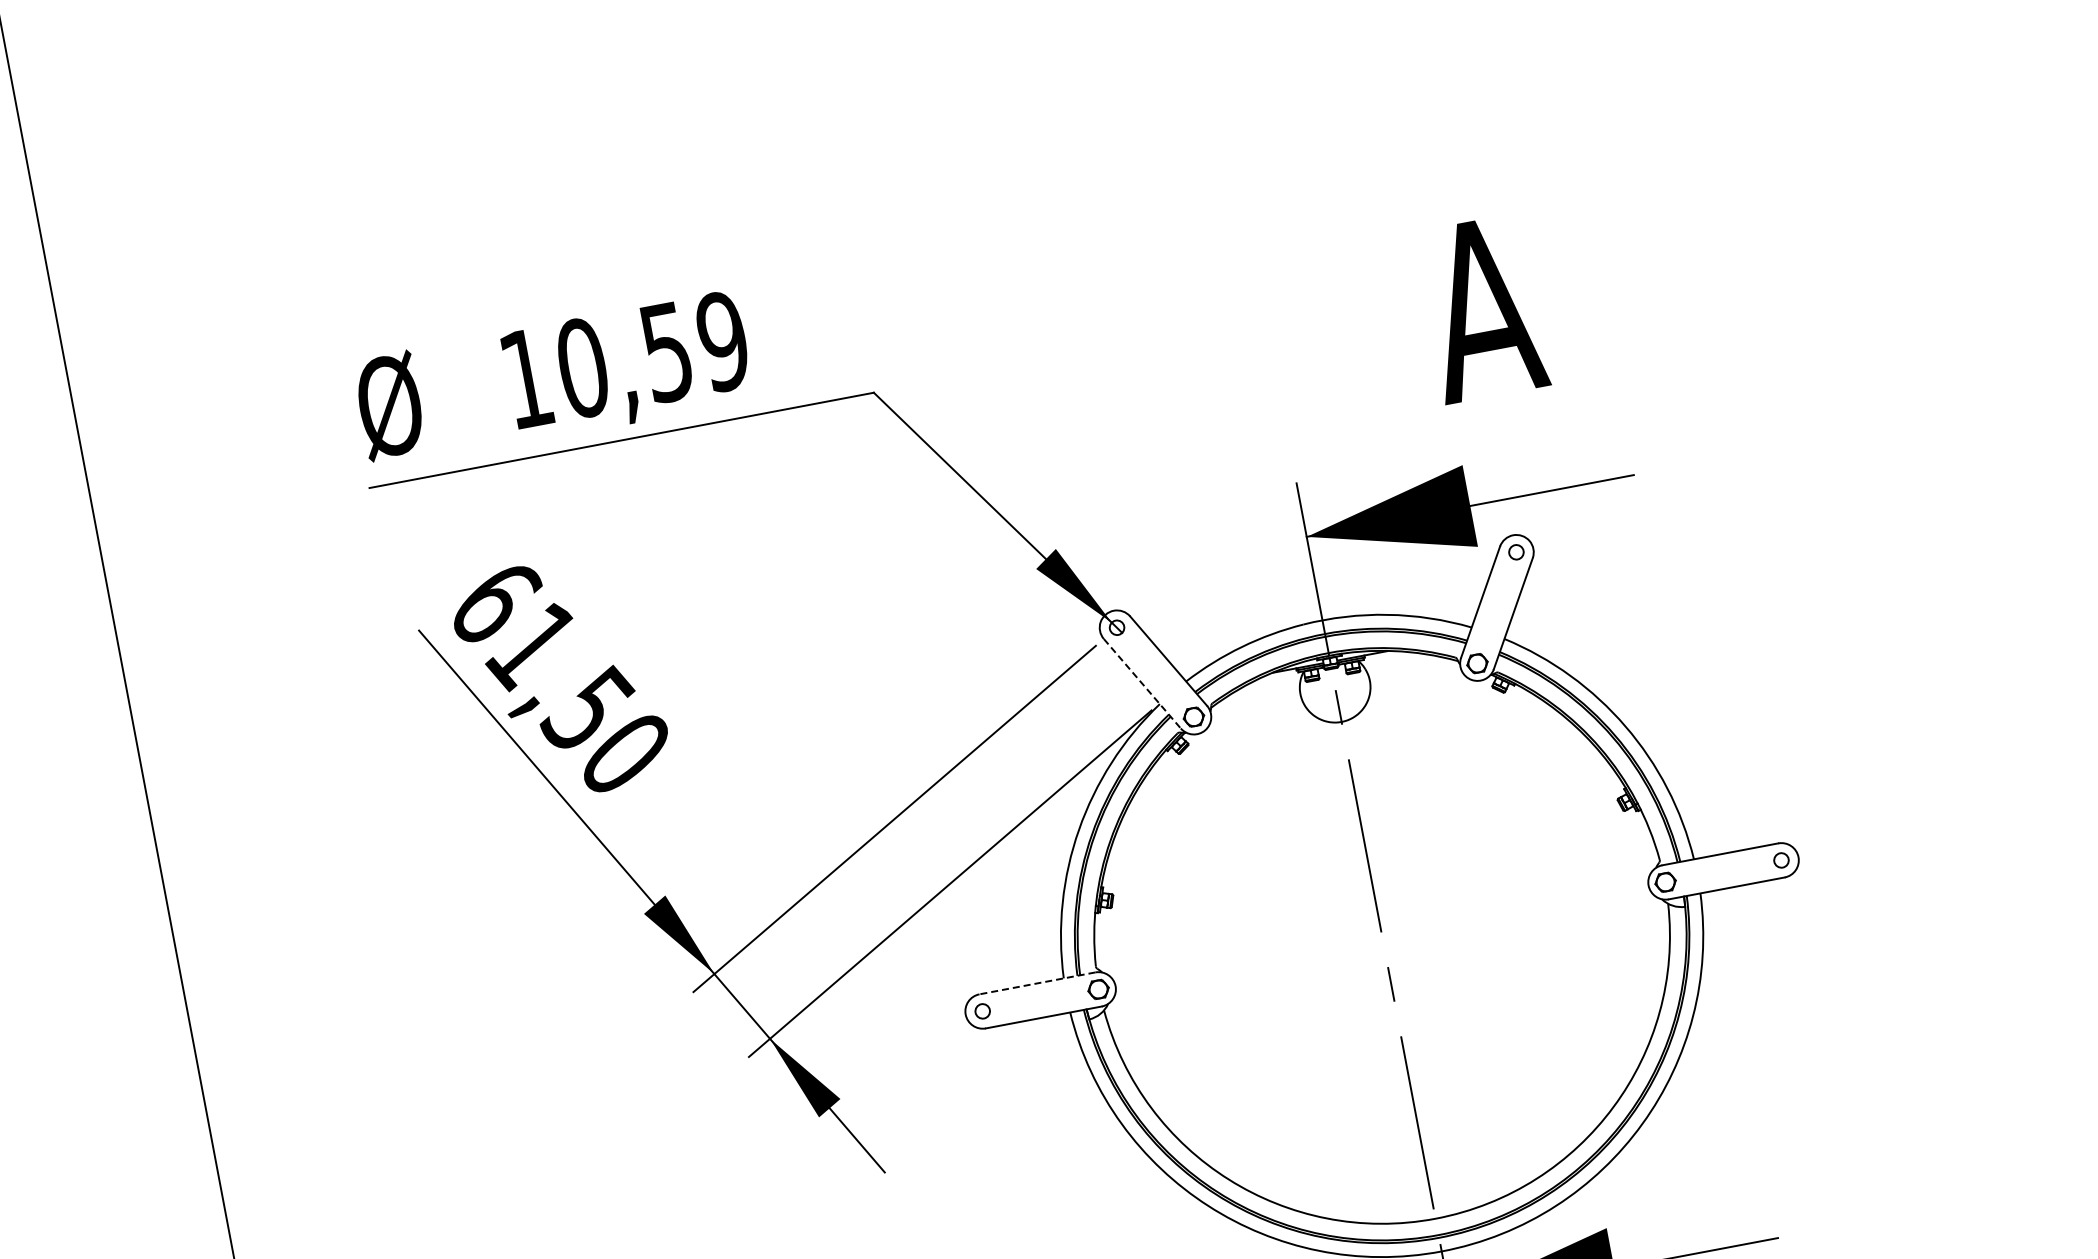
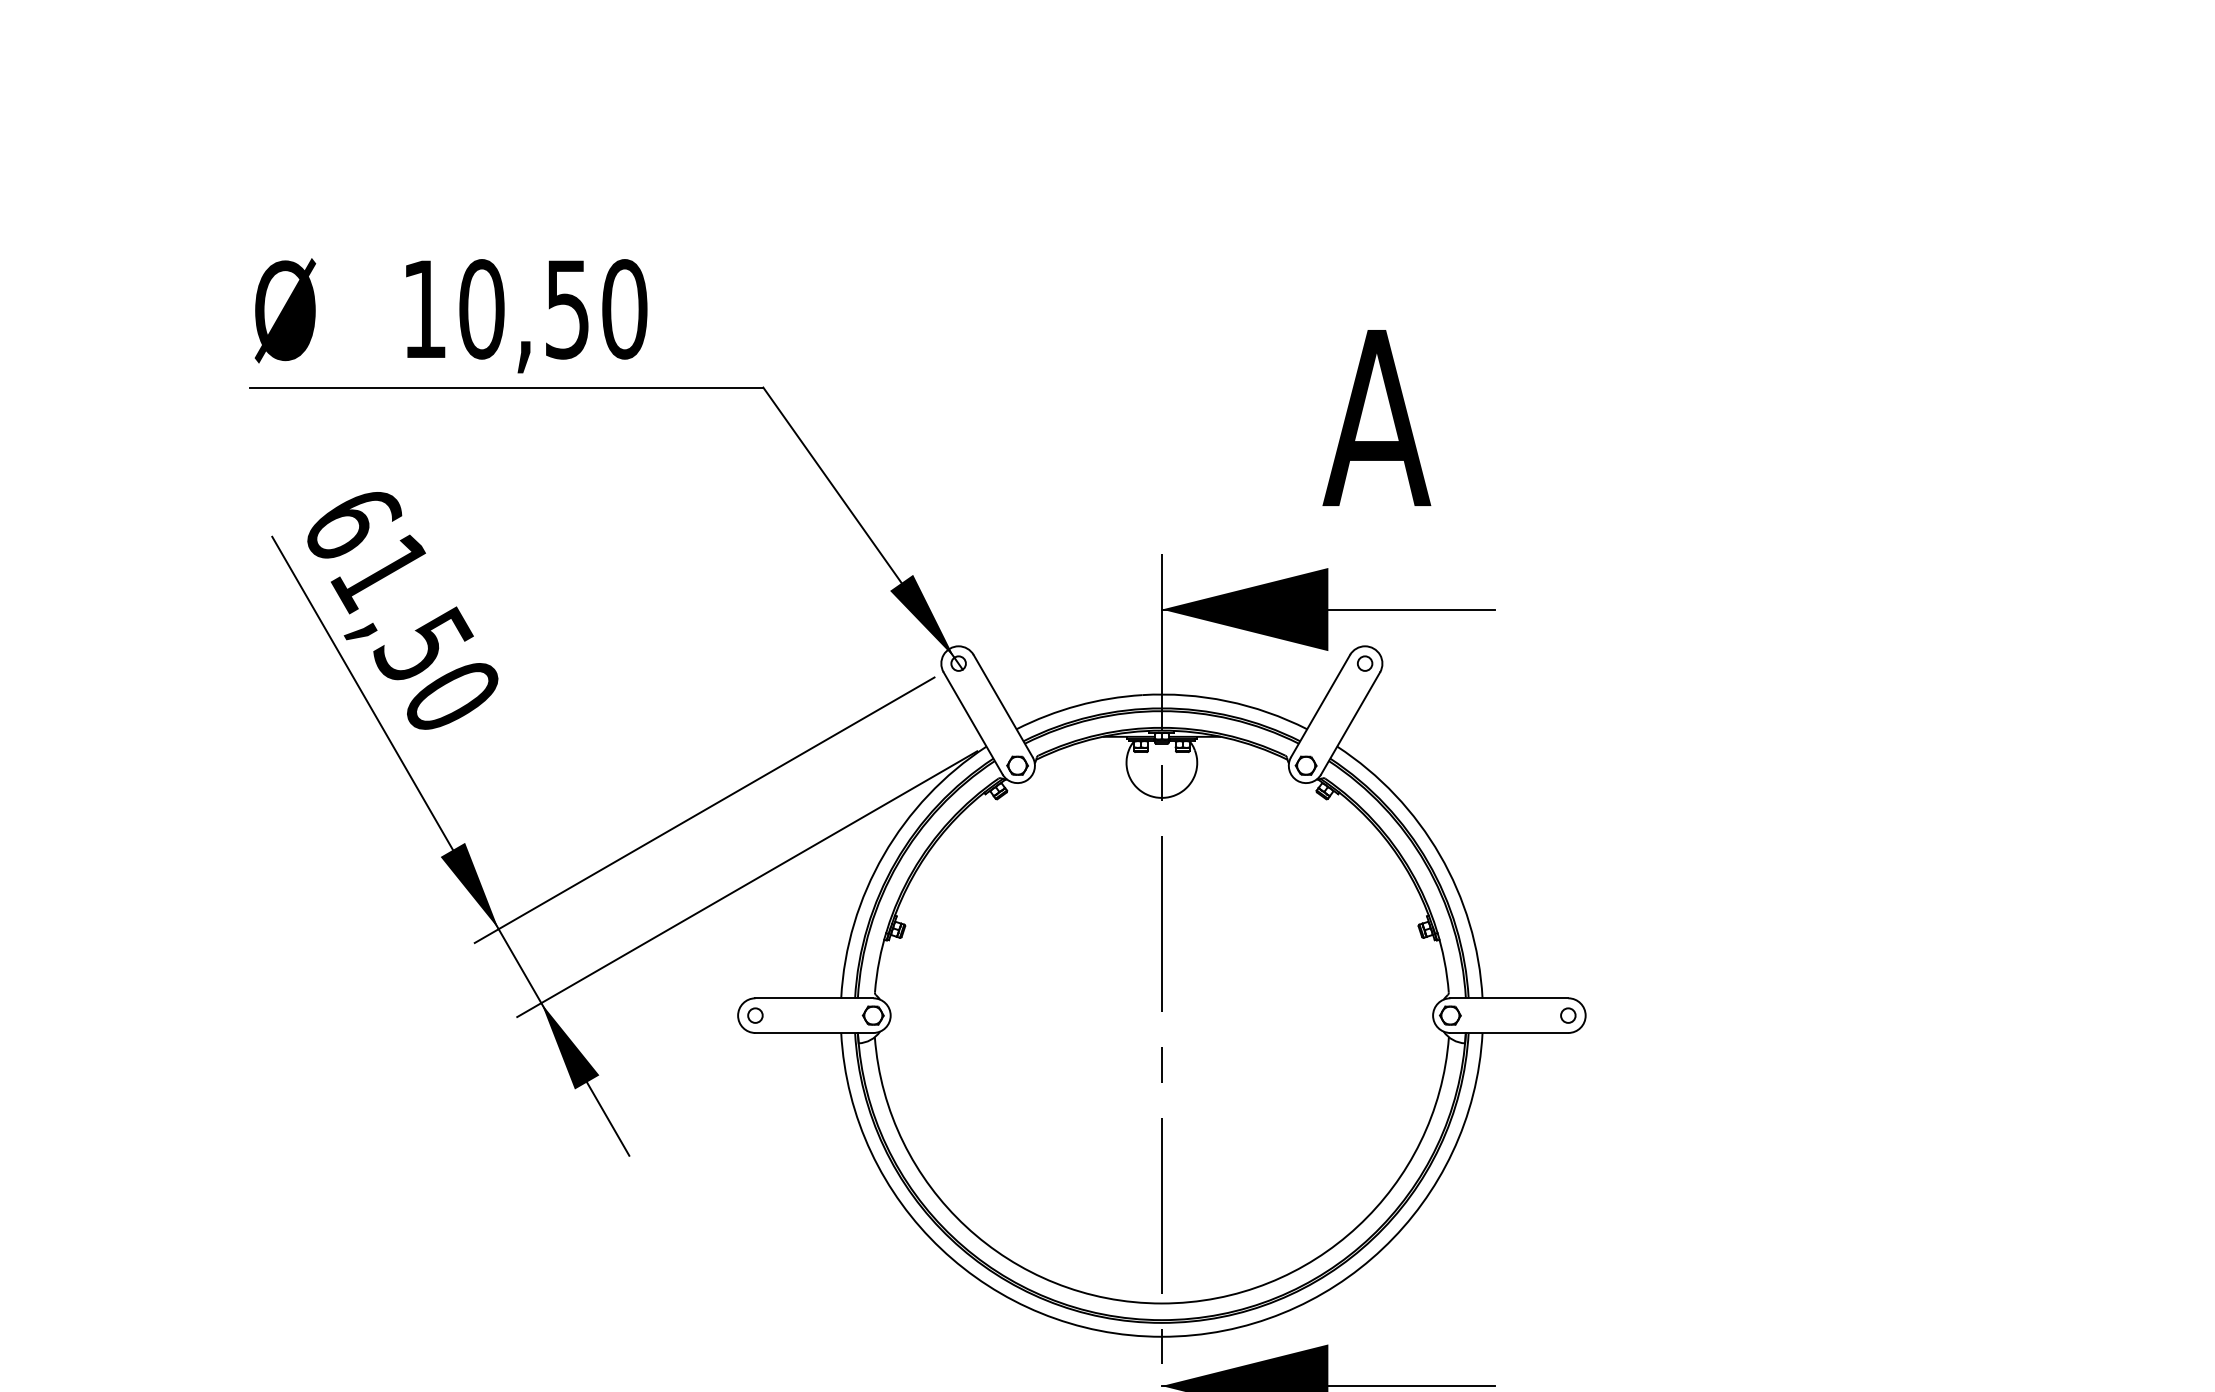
text: (722, 341) -> (624, 309), 10,59 -> 10,50
line: (1142, 683) -> (973, 723), dashed -> solid
line: (1037, 983) -> (814, 998), dashed -> solid

